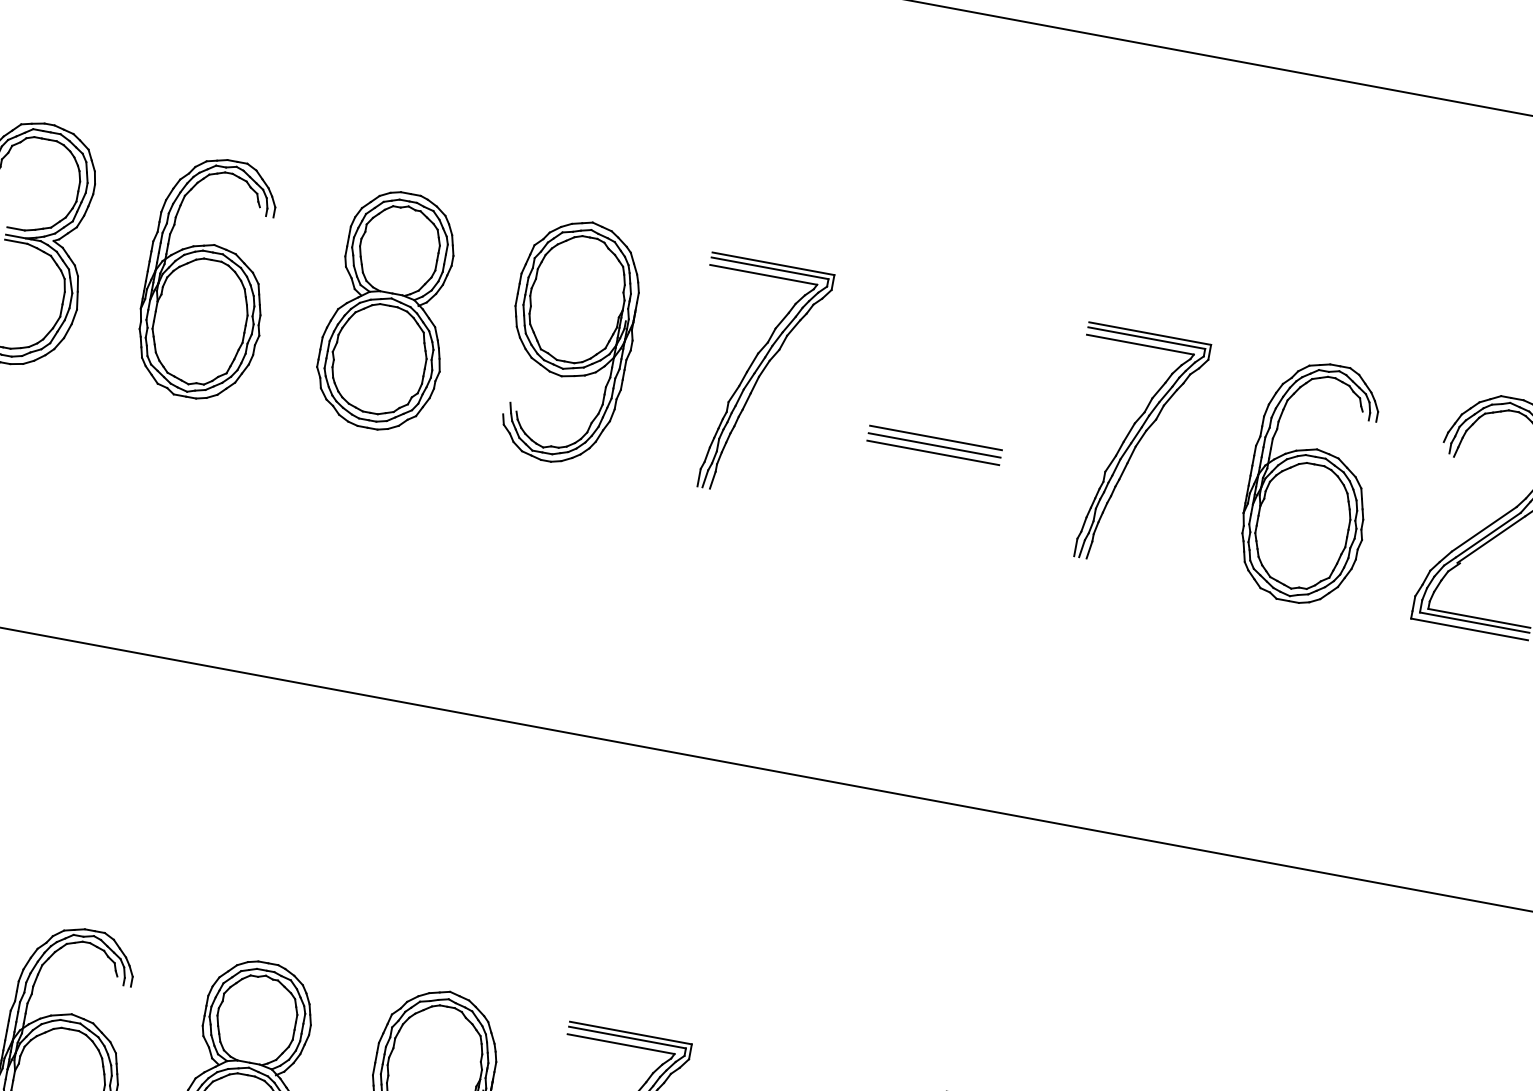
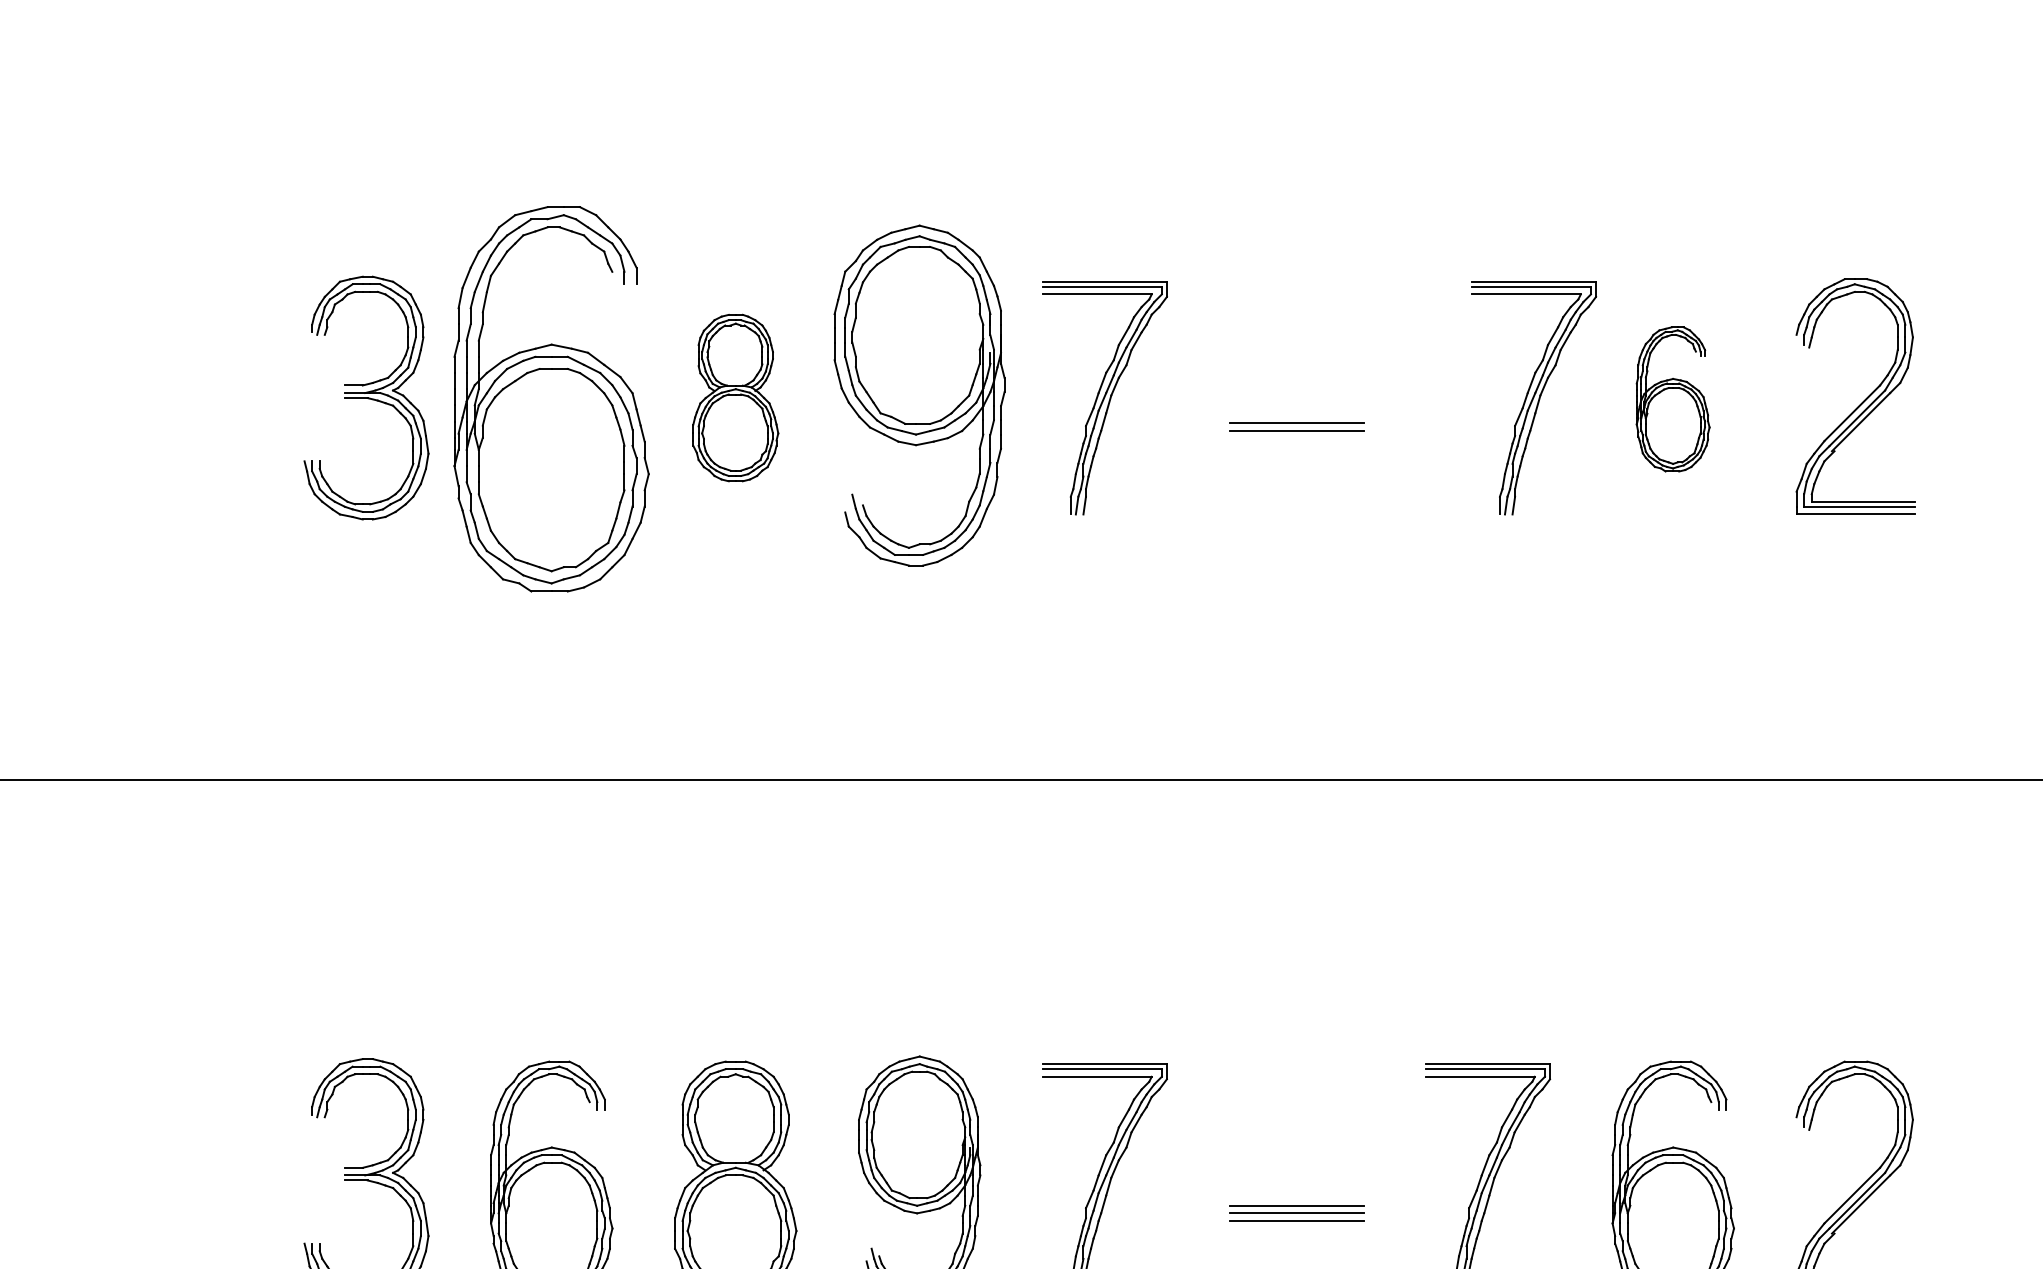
part: (207, 278) -> (551, 399), size x1.6
part: (389, 310) -> (735, 397), size x0.7
part: (570, 341) -> (919, 395), size x1.4
part: (1129, 448) -> (1534, 398), moved
line: (933, 452) -> (1296, 438), removed
part: (1310, 482) -> (1672, 399), size x0.6

